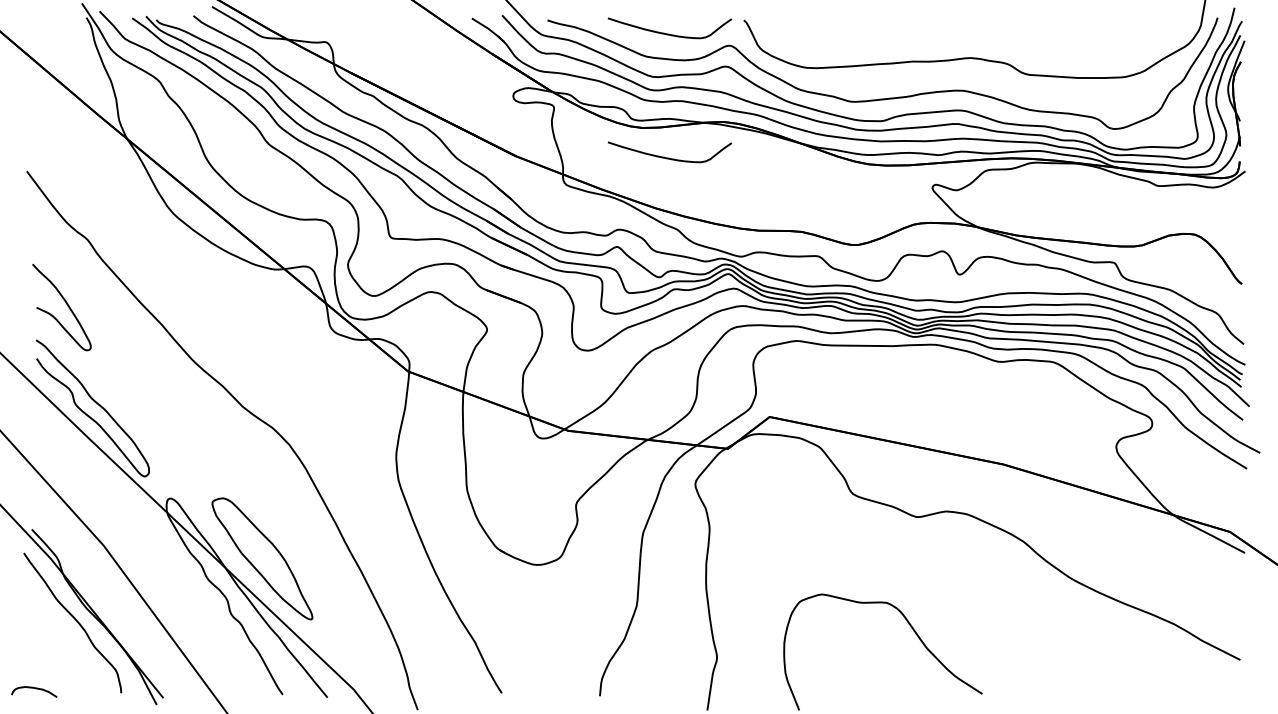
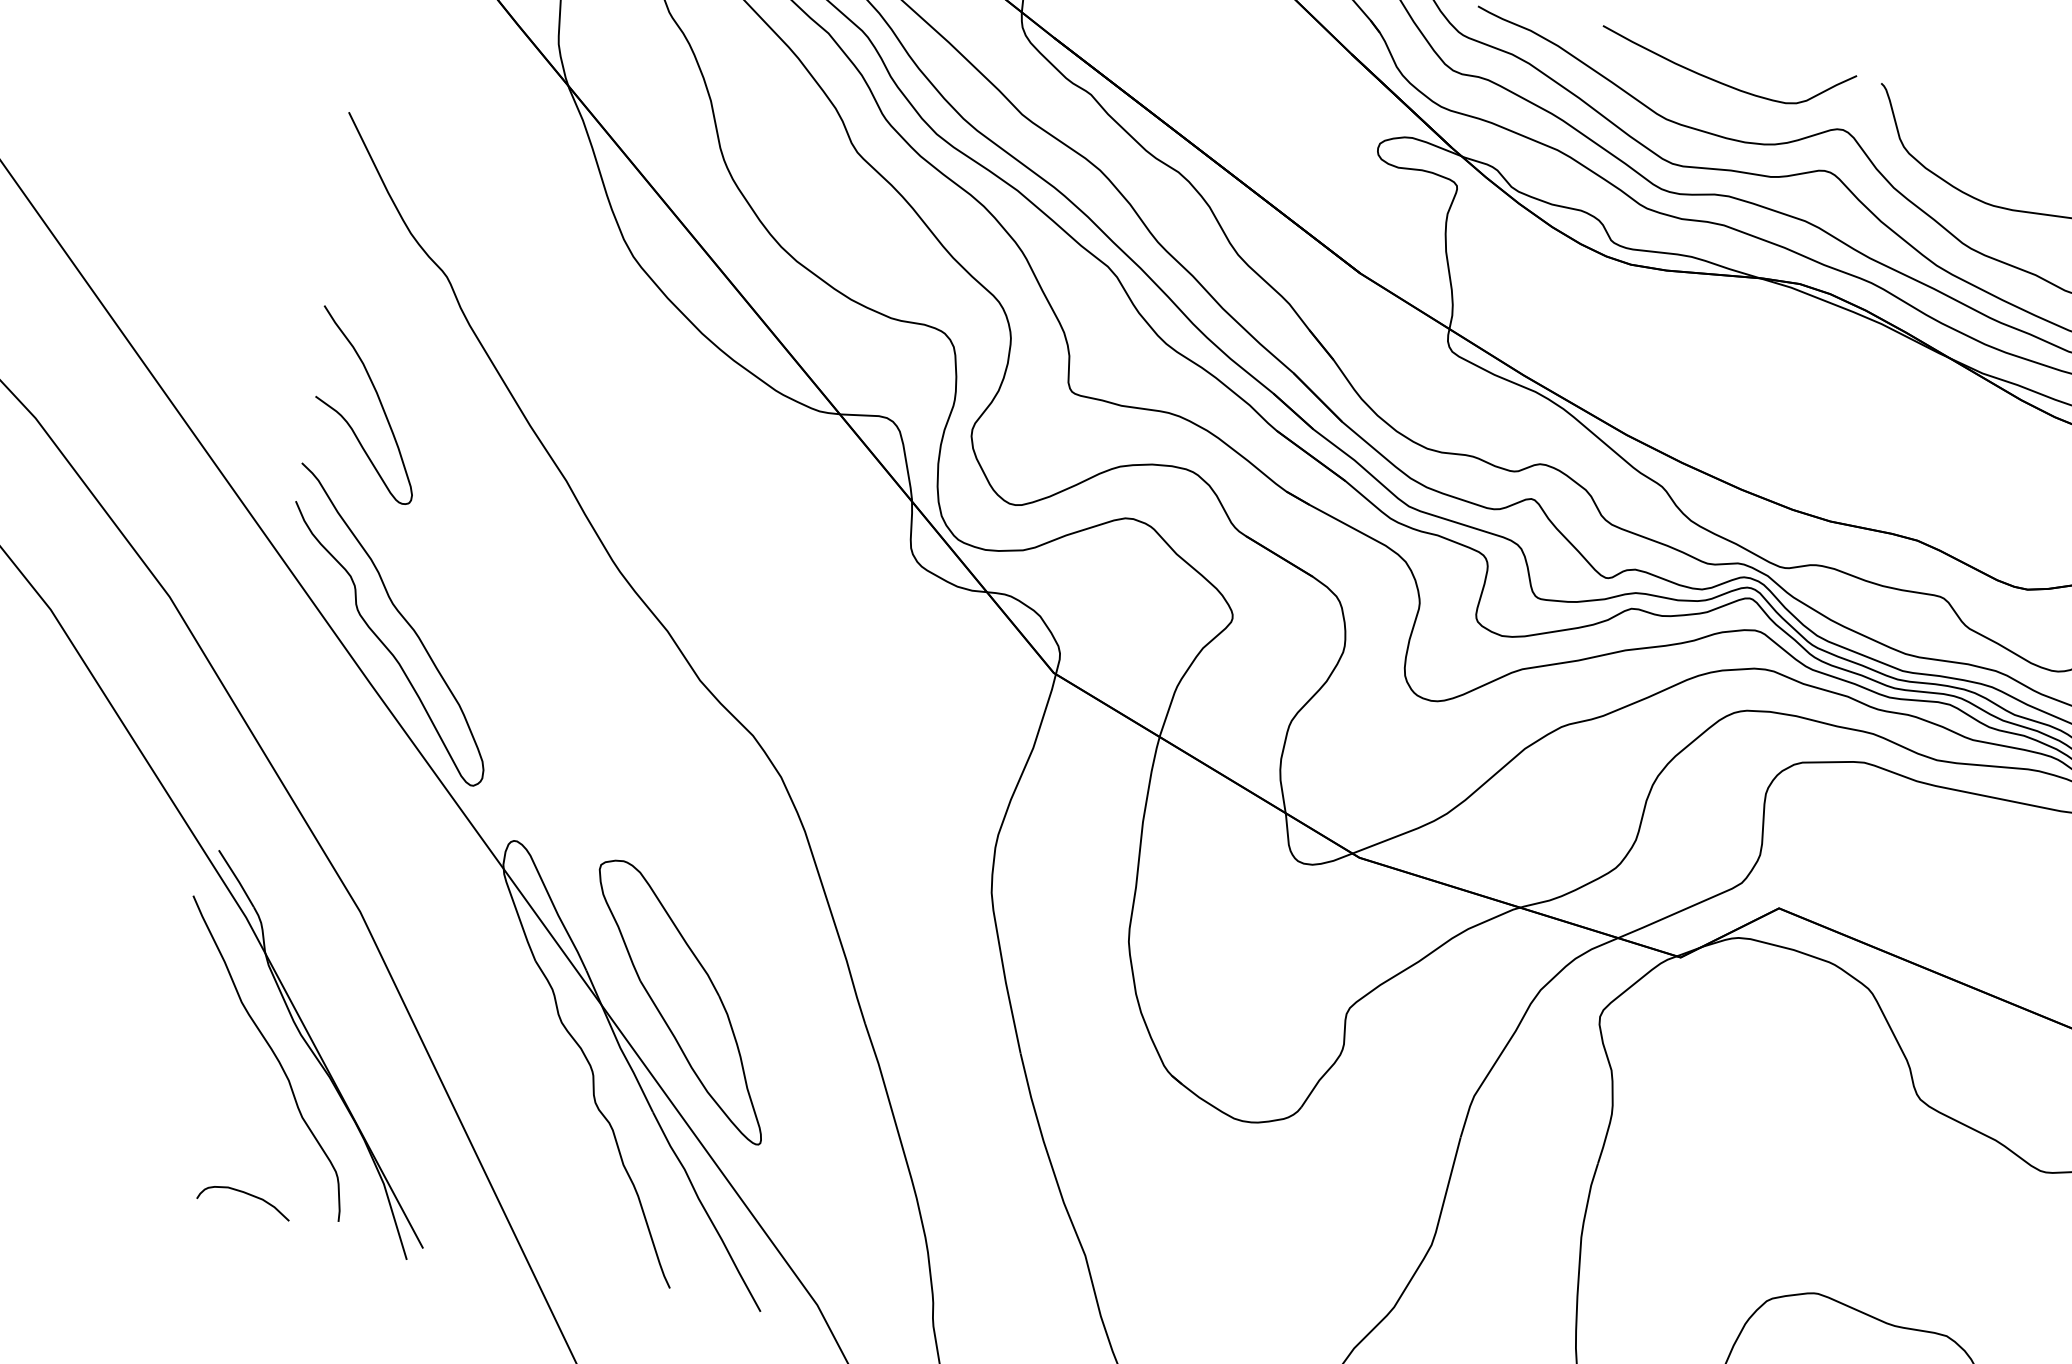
curve: (669, 157) -> (1674, 335), removed
curve: (35, 689) -> (247, 1196), moved

